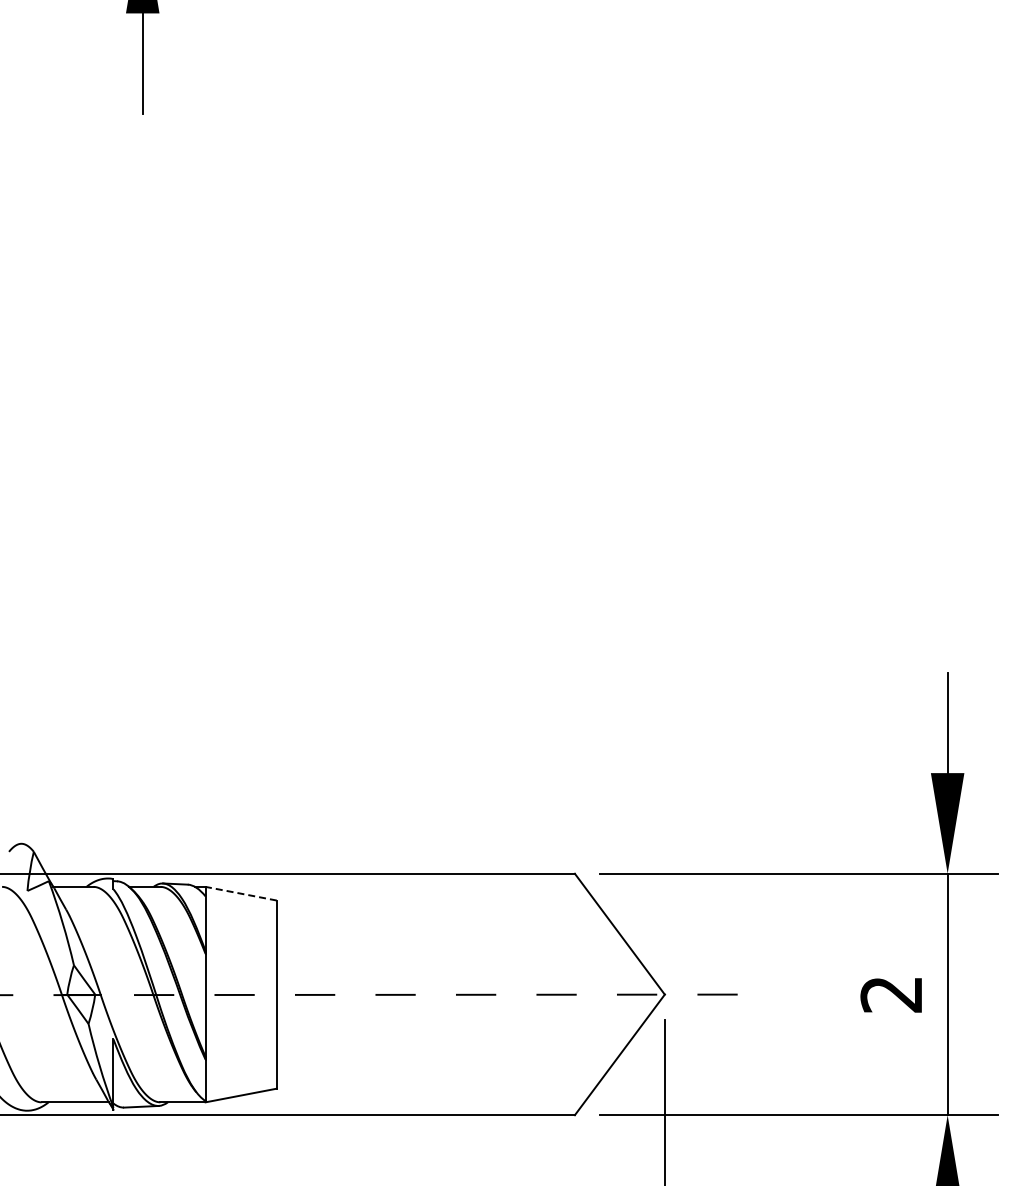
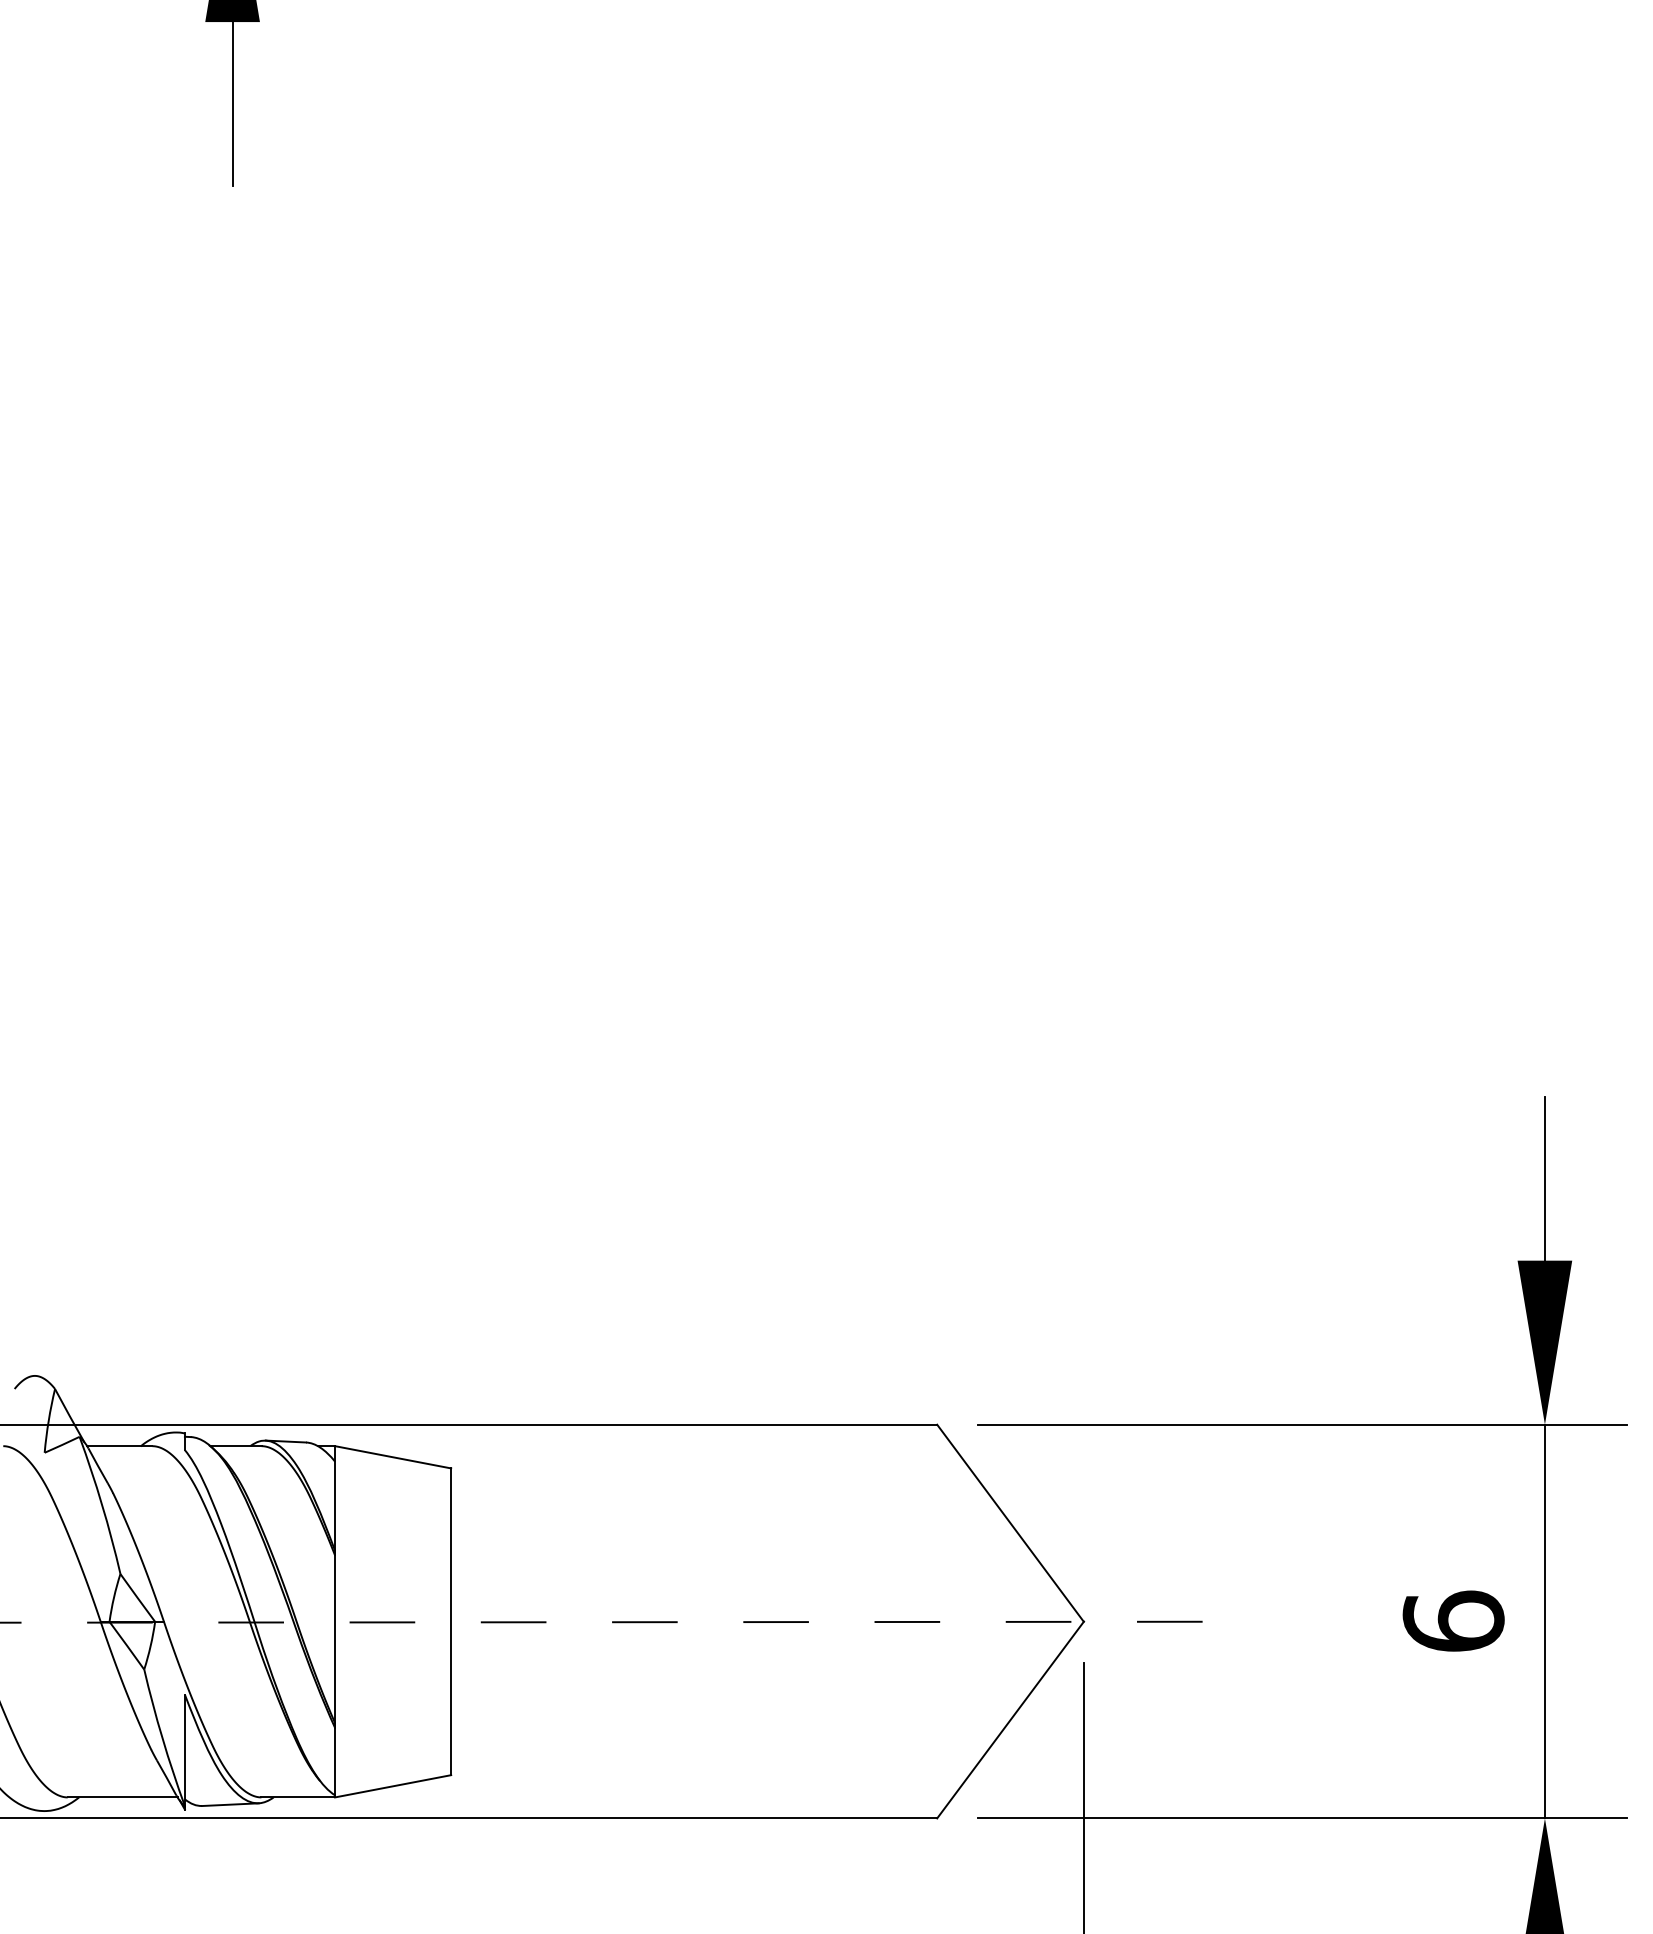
line: (240, 893) -> (391, 1456), dashed -> solid
text: (891, 993) -> (1453, 1619), 2 -> 6

